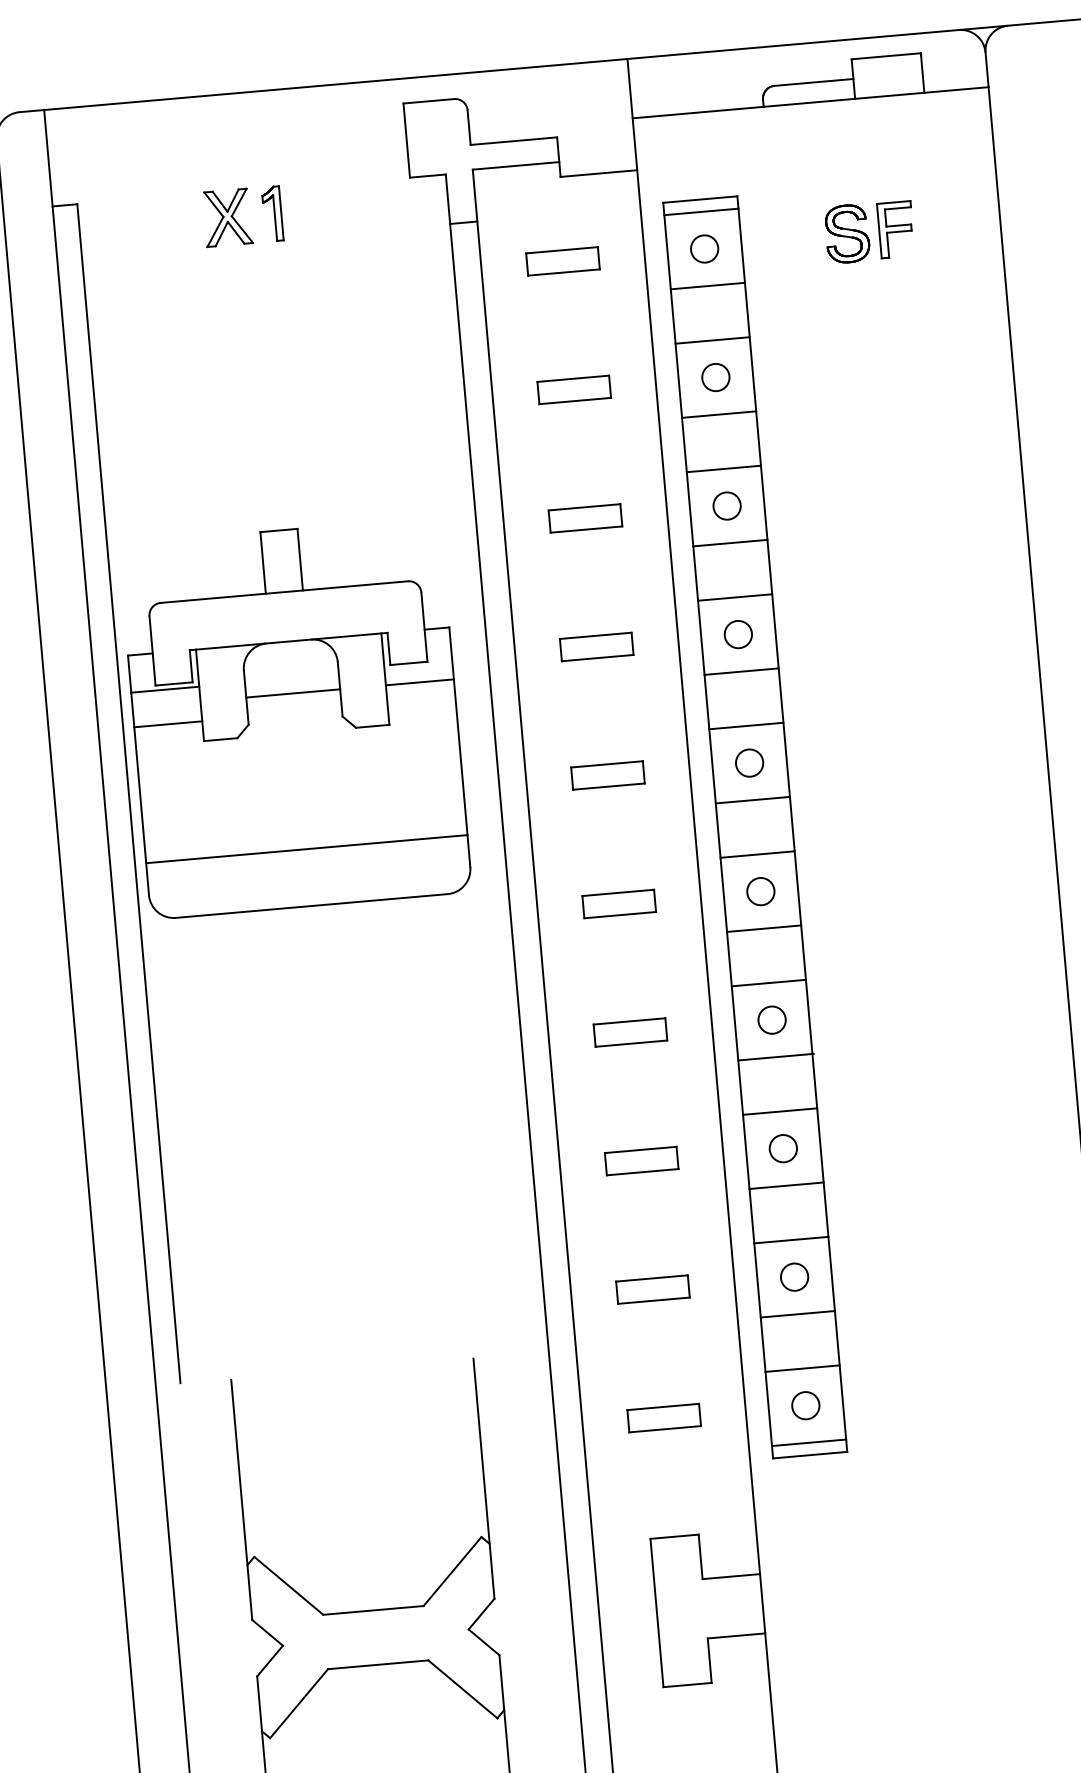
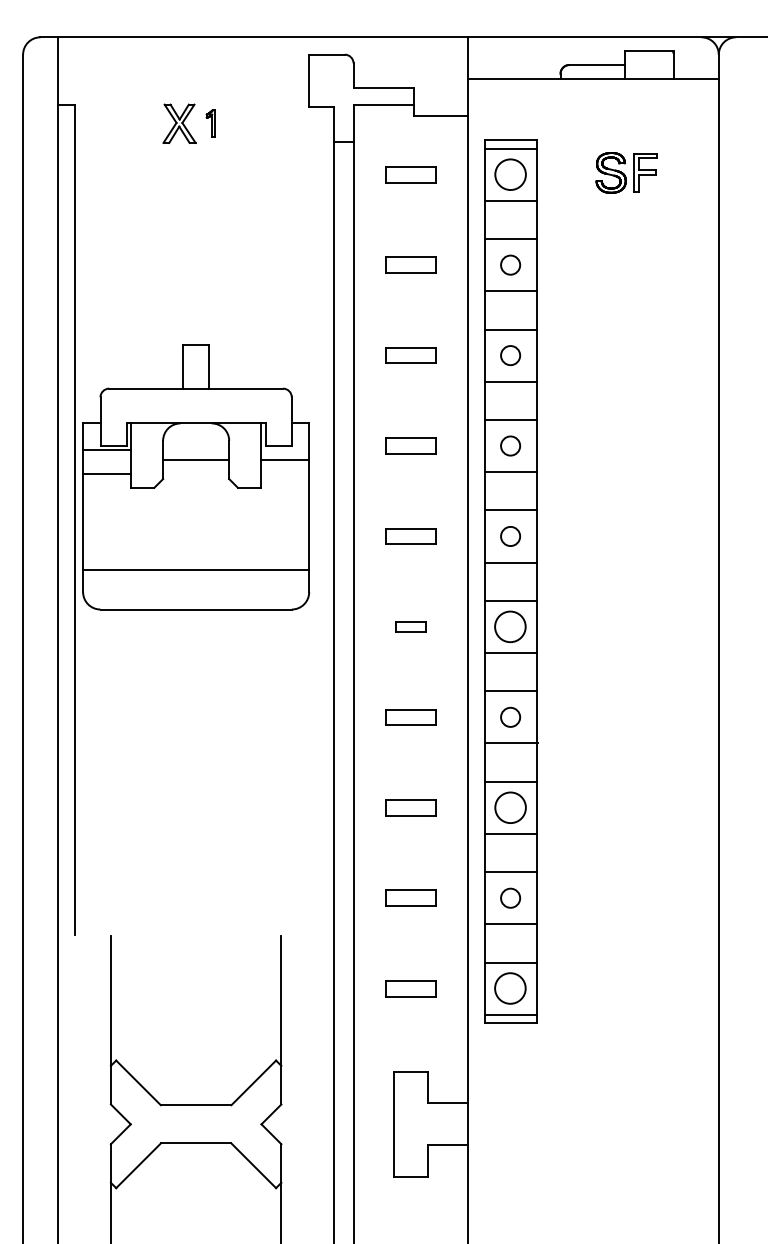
part: (271, 213) -> (210, 123), size x0.7
circle: (704, 248) -> (510, 174), size x1.6
circle: (760, 891) -> (510, 626), size x1.6
part: (618, 903) -> (410, 626), size x0.6
circle: (783, 1148) -> (510, 807), size x1.6
circle: (805, 1405) -> (510, 988), size x1.6

